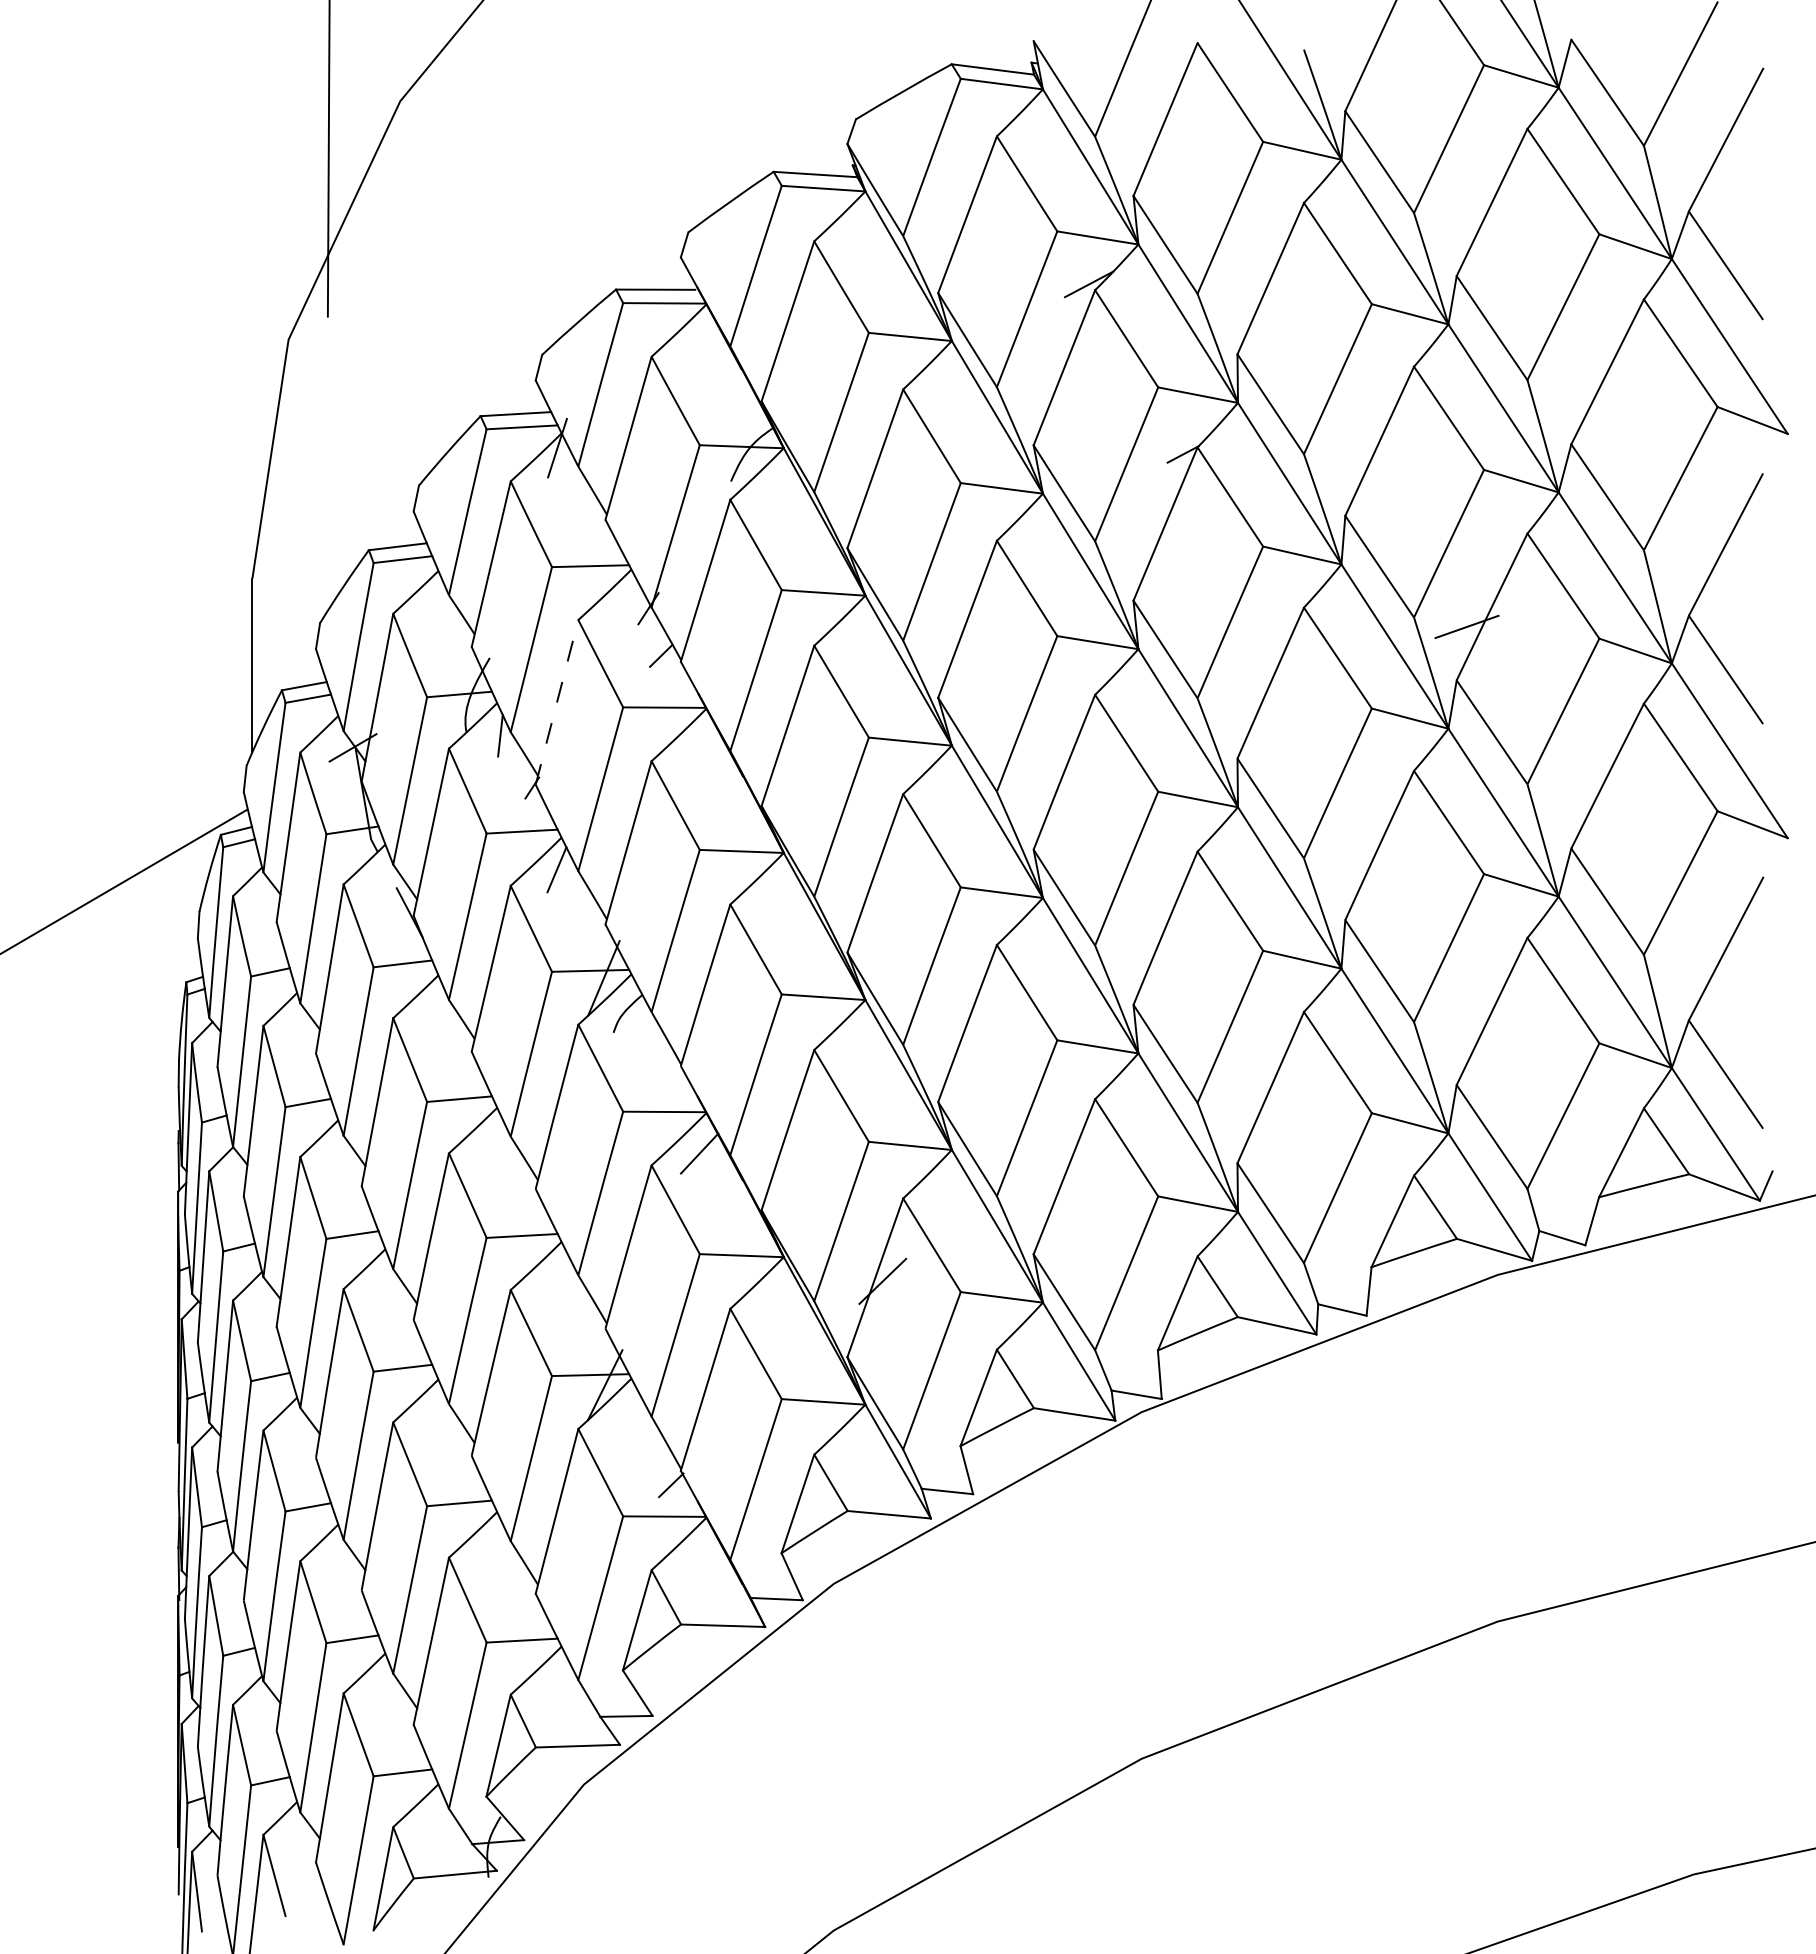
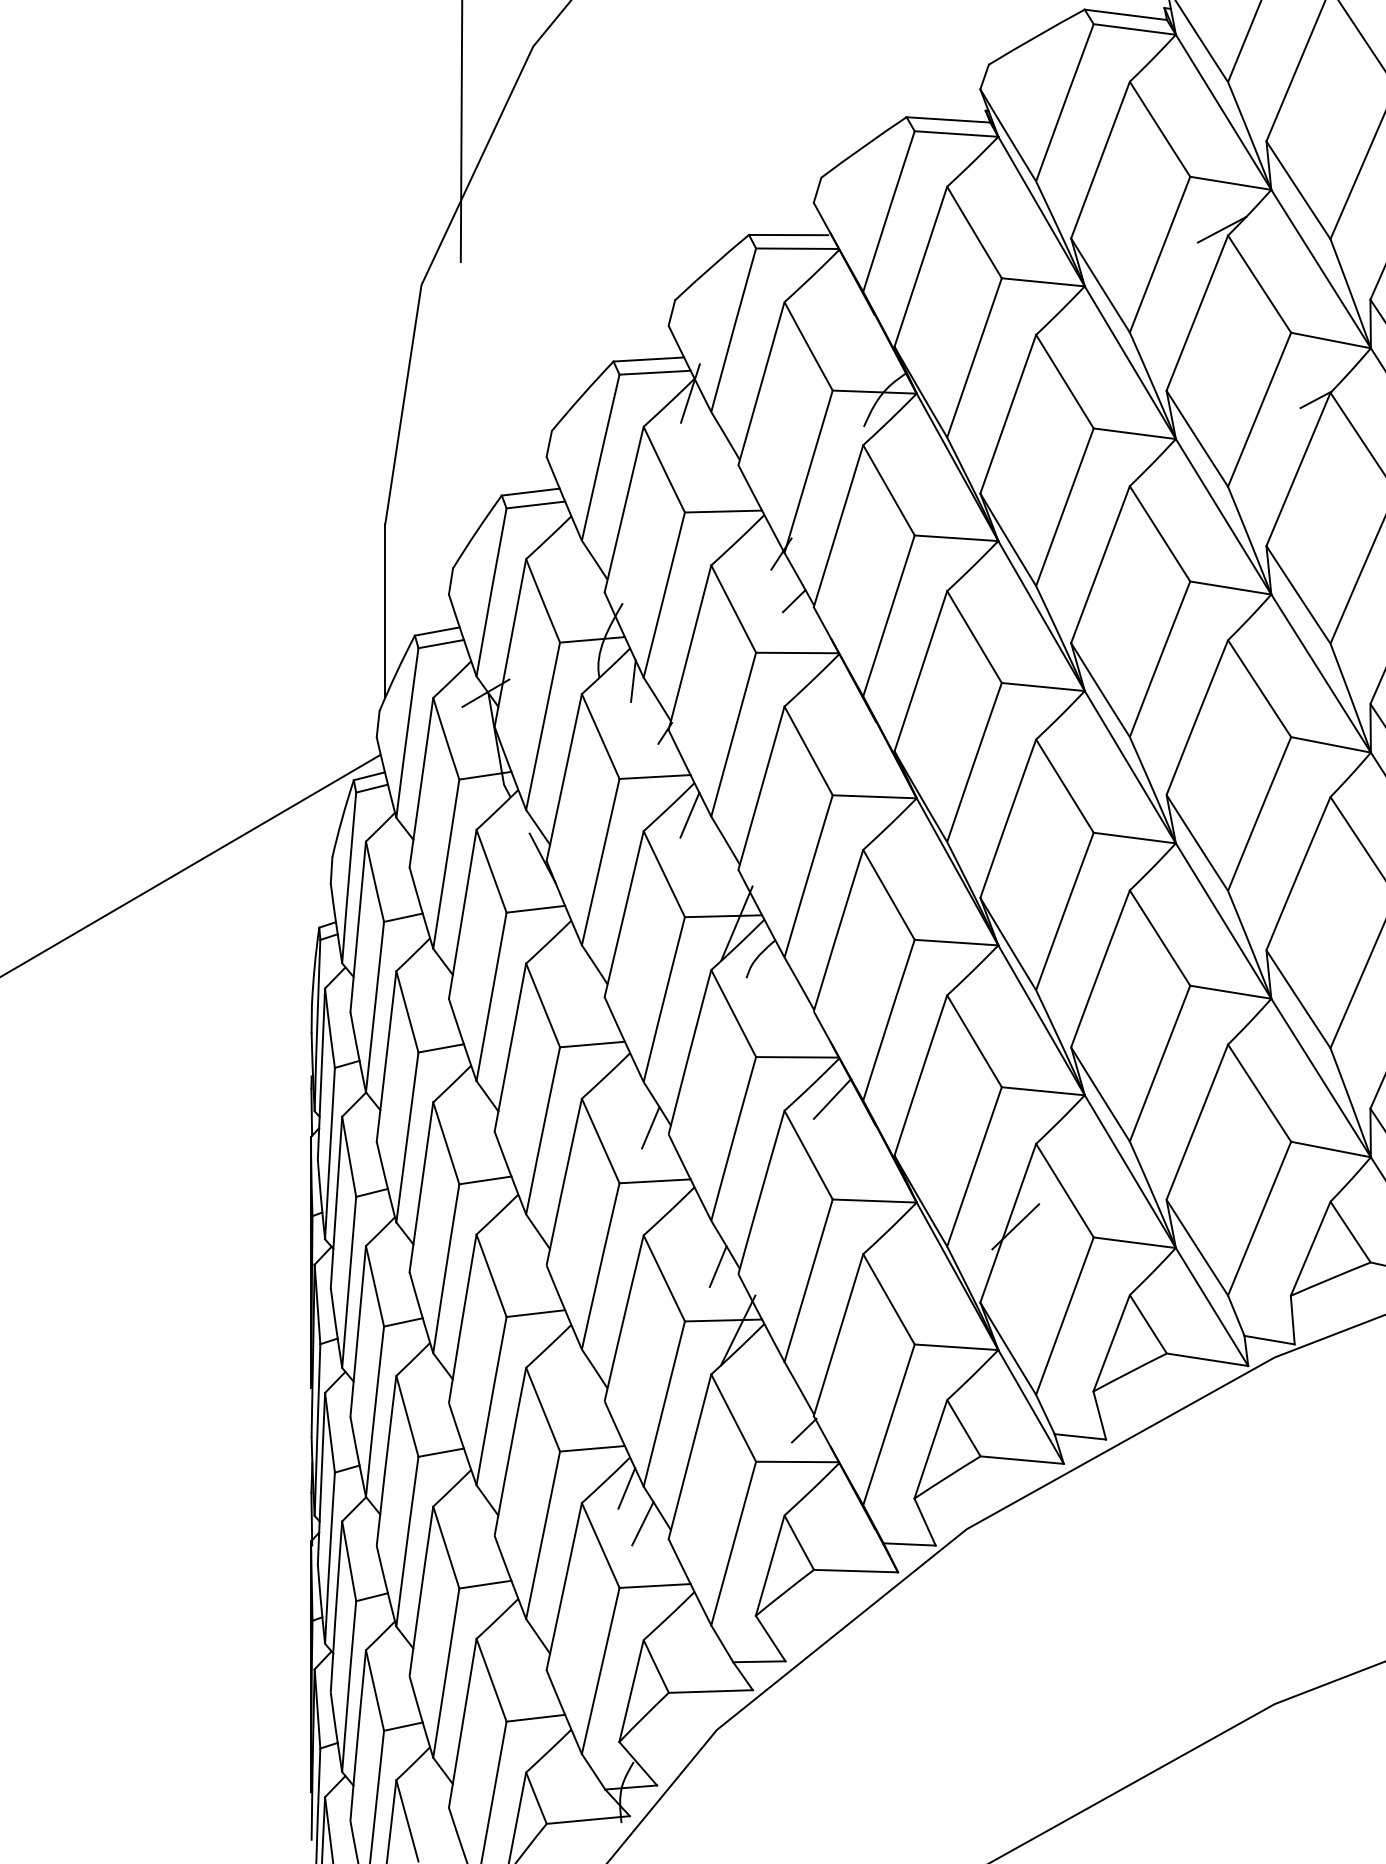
line: (557, 701) -> (690, 646), dashed -> solid
line: (517, 1182) -> (650, 1127), added
line: (584, 1321) -> (717, 1266), added
line: (493, 1542) -> (626, 1487), added
line: (509, 1577) -> (642, 1522), added

